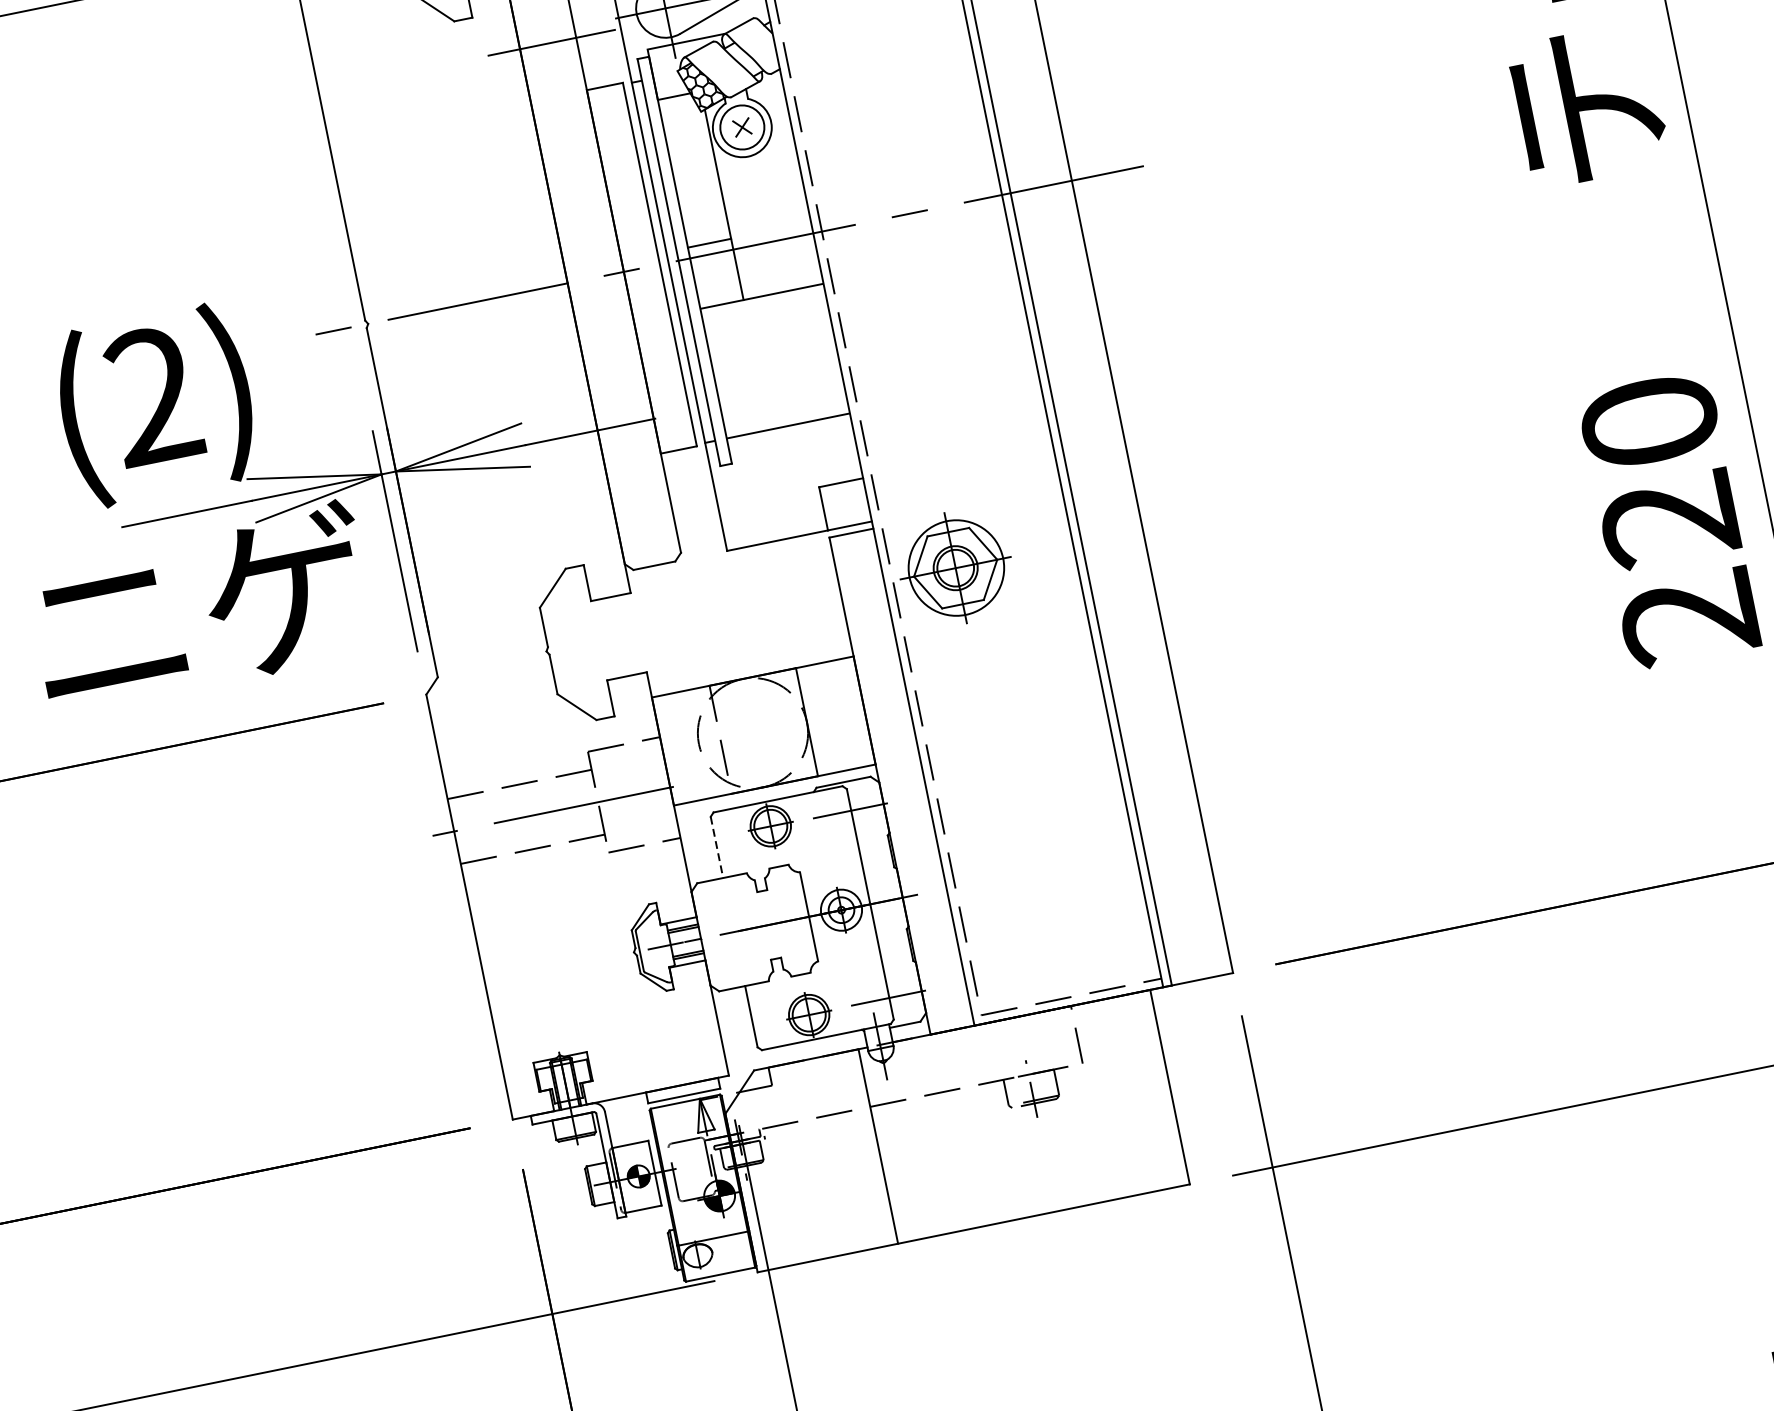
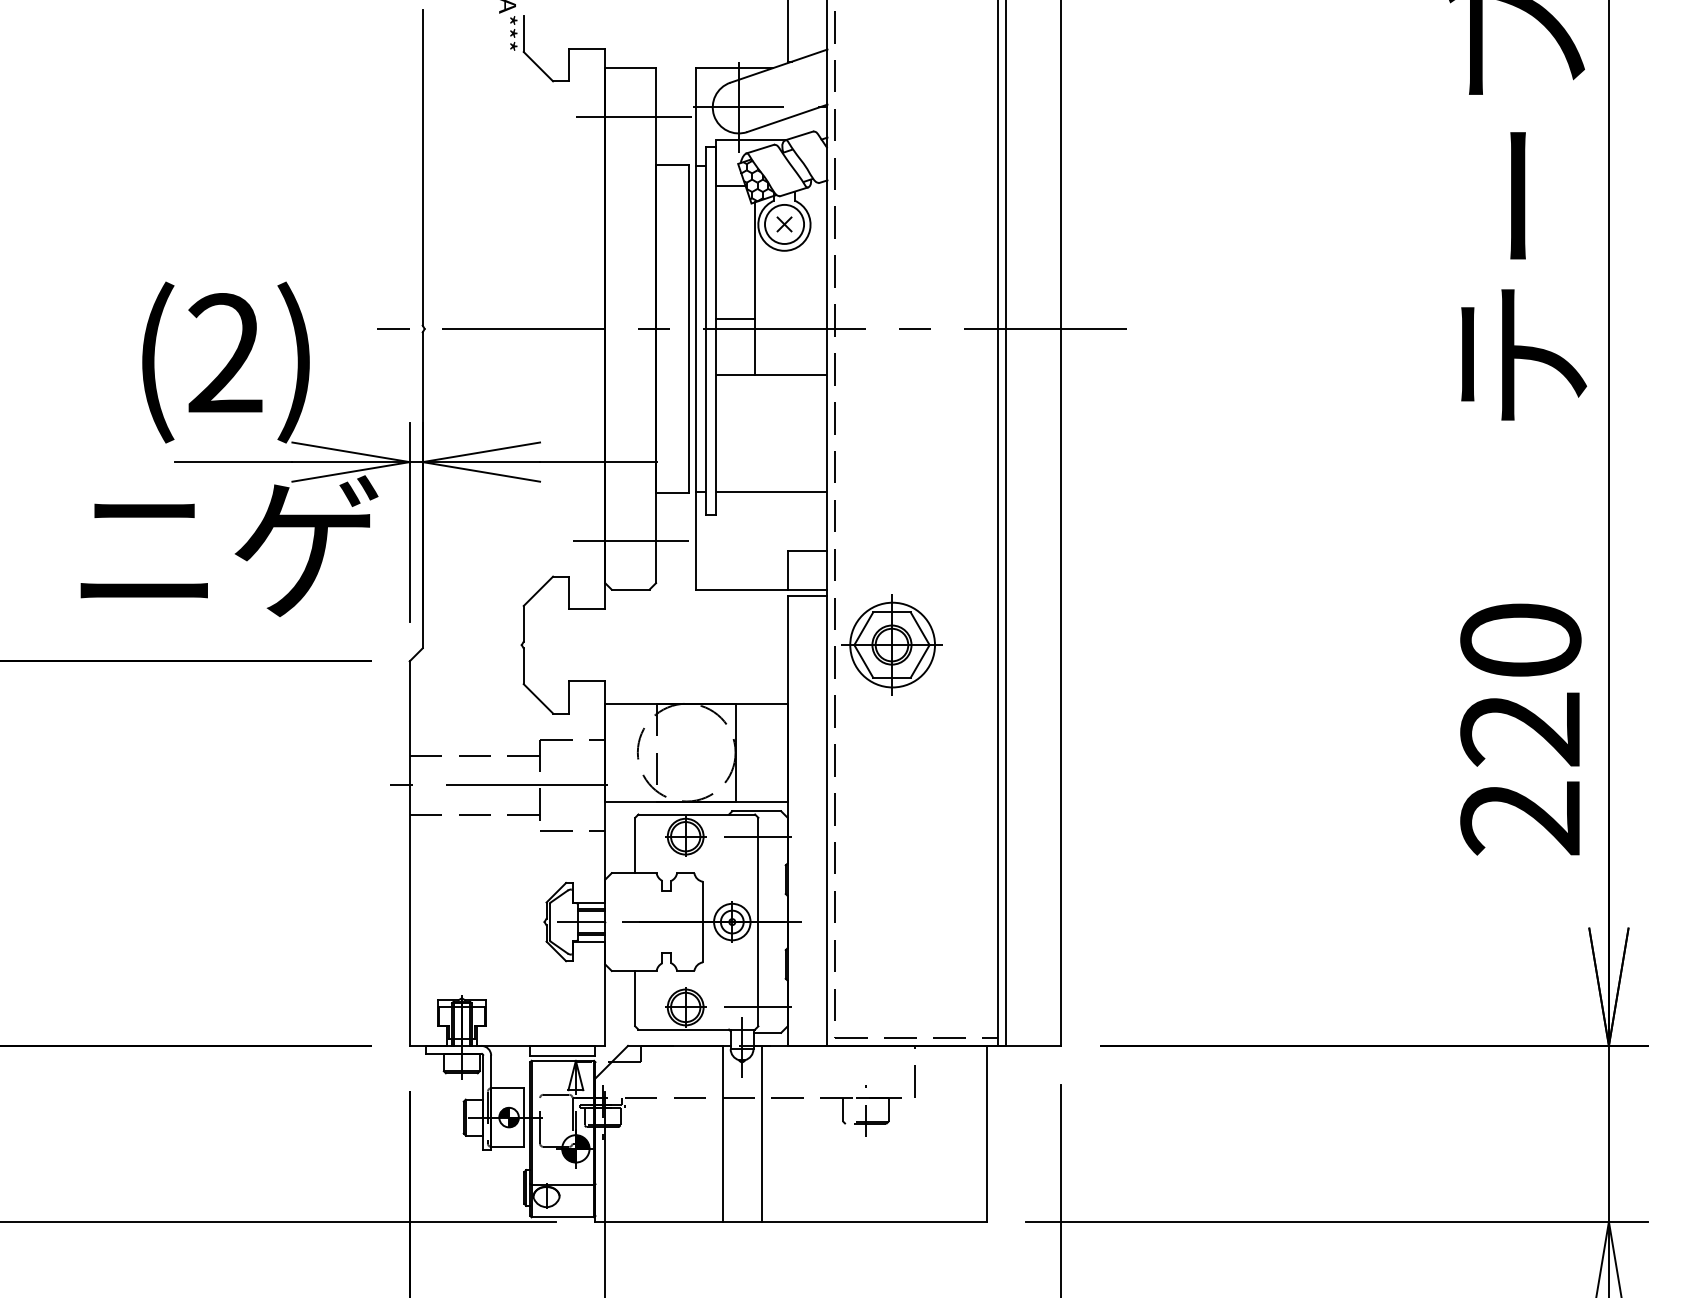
line: (643, 511) -> (630, 540), added
line: (717, 847) -> (635, 845), dashed -> solid
line: (921, 1137) -> (761, 1133), added

